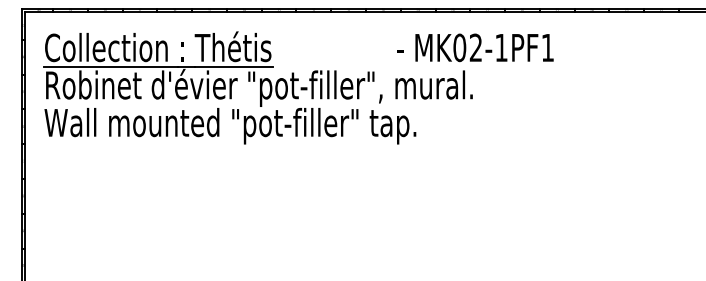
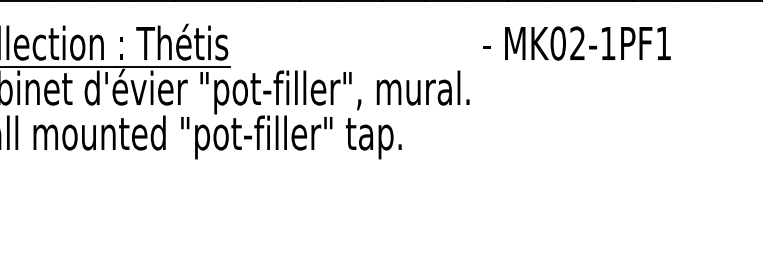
text: (475, 47) -> (577, 43), moved

